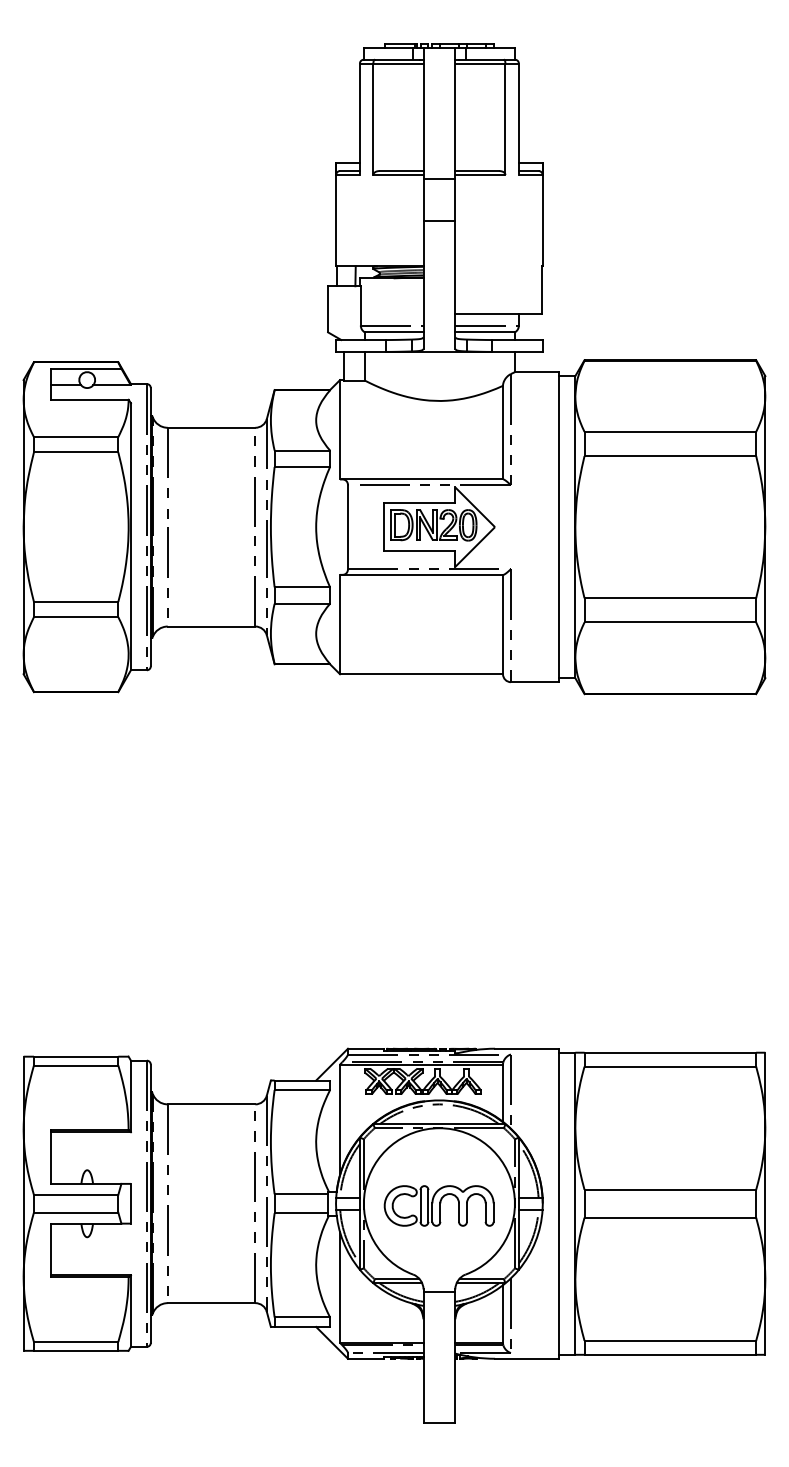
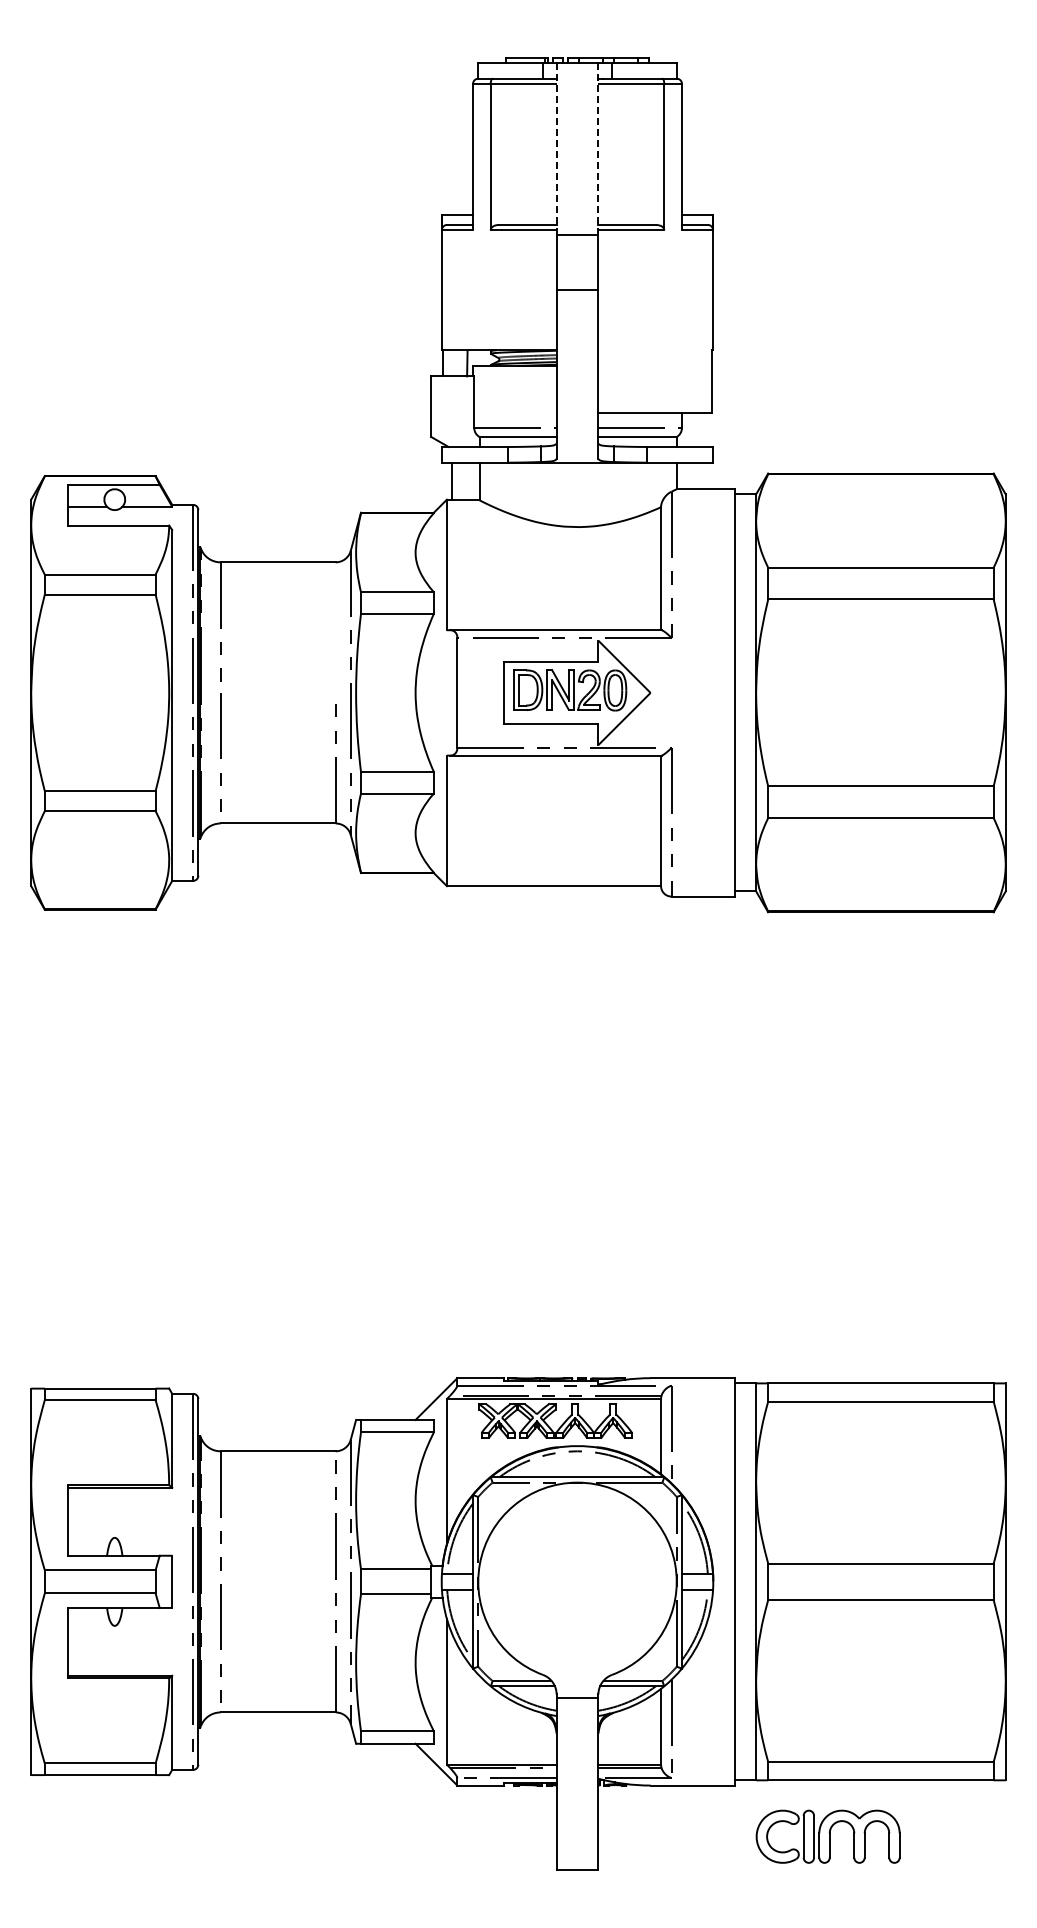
line: (455, 112) -> (598, 148), solid -> dashed
line: (423, 113) -> (556, 149), solid -> dashed
line: (255, 481) -> (335, 633), removed
part: (438, 1205) -> (827, 1836), moved

